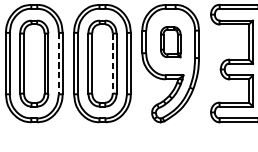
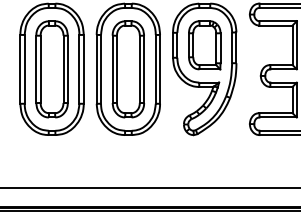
part: (170, 42) -> (204, 45), size x1.43
line: (58, 63) -> (79, 69), dashed -> solid
line: (112, 63) -> (139, 69), dashed -> solid

